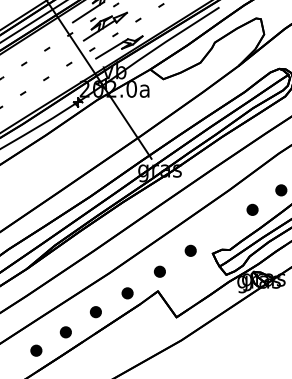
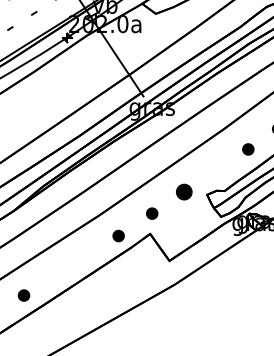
part: (190, 250) -> (183, 191), size x1.4
part: (95, 312) -> (85, 255), removed
part: (65, 332) -> (54, 276), removed

